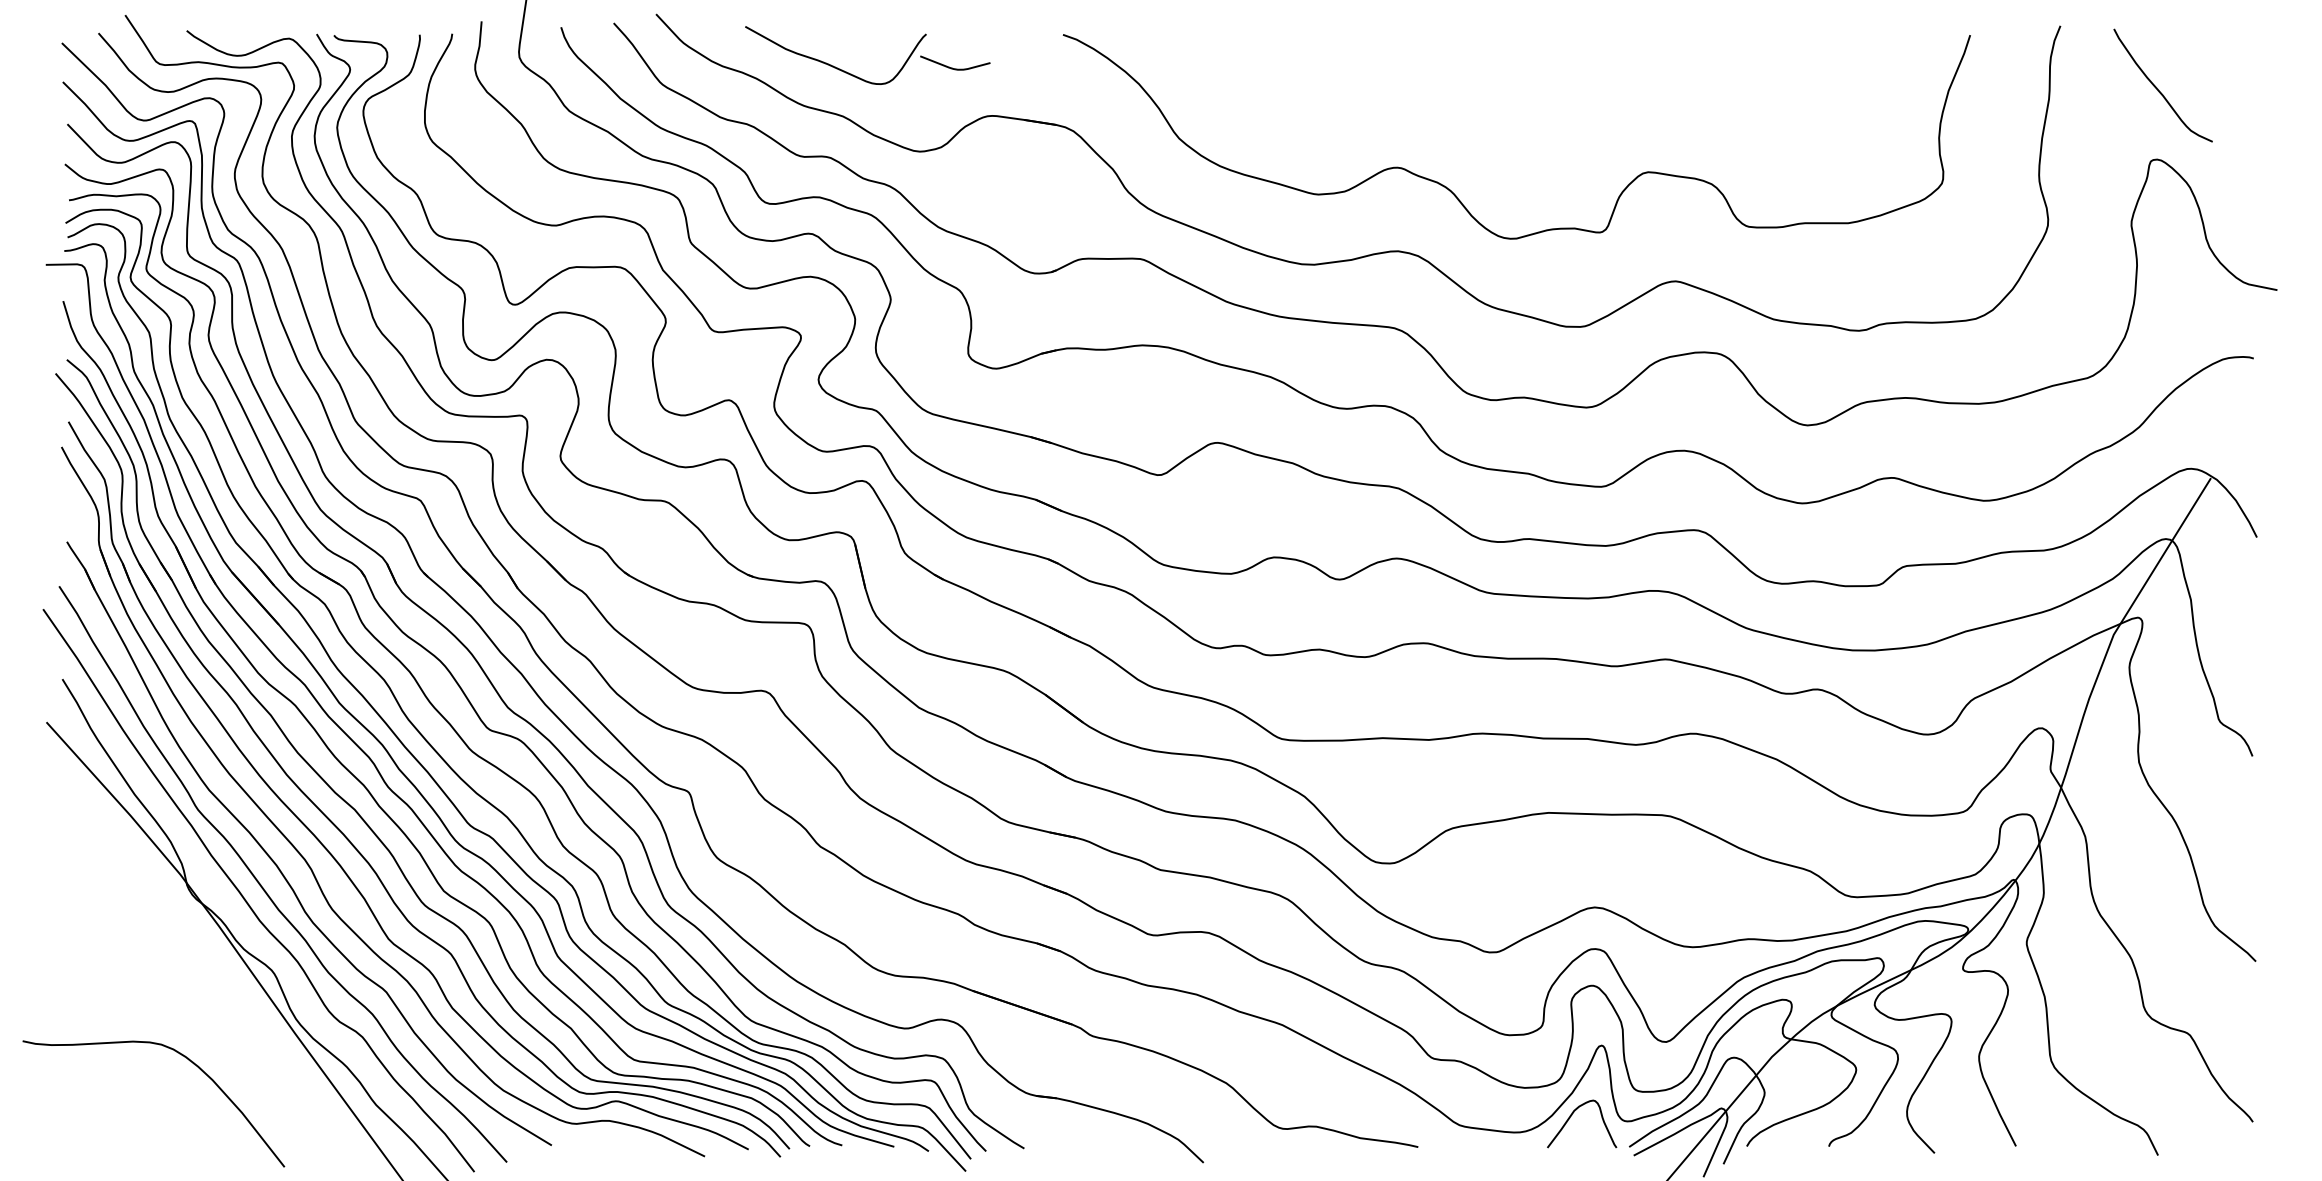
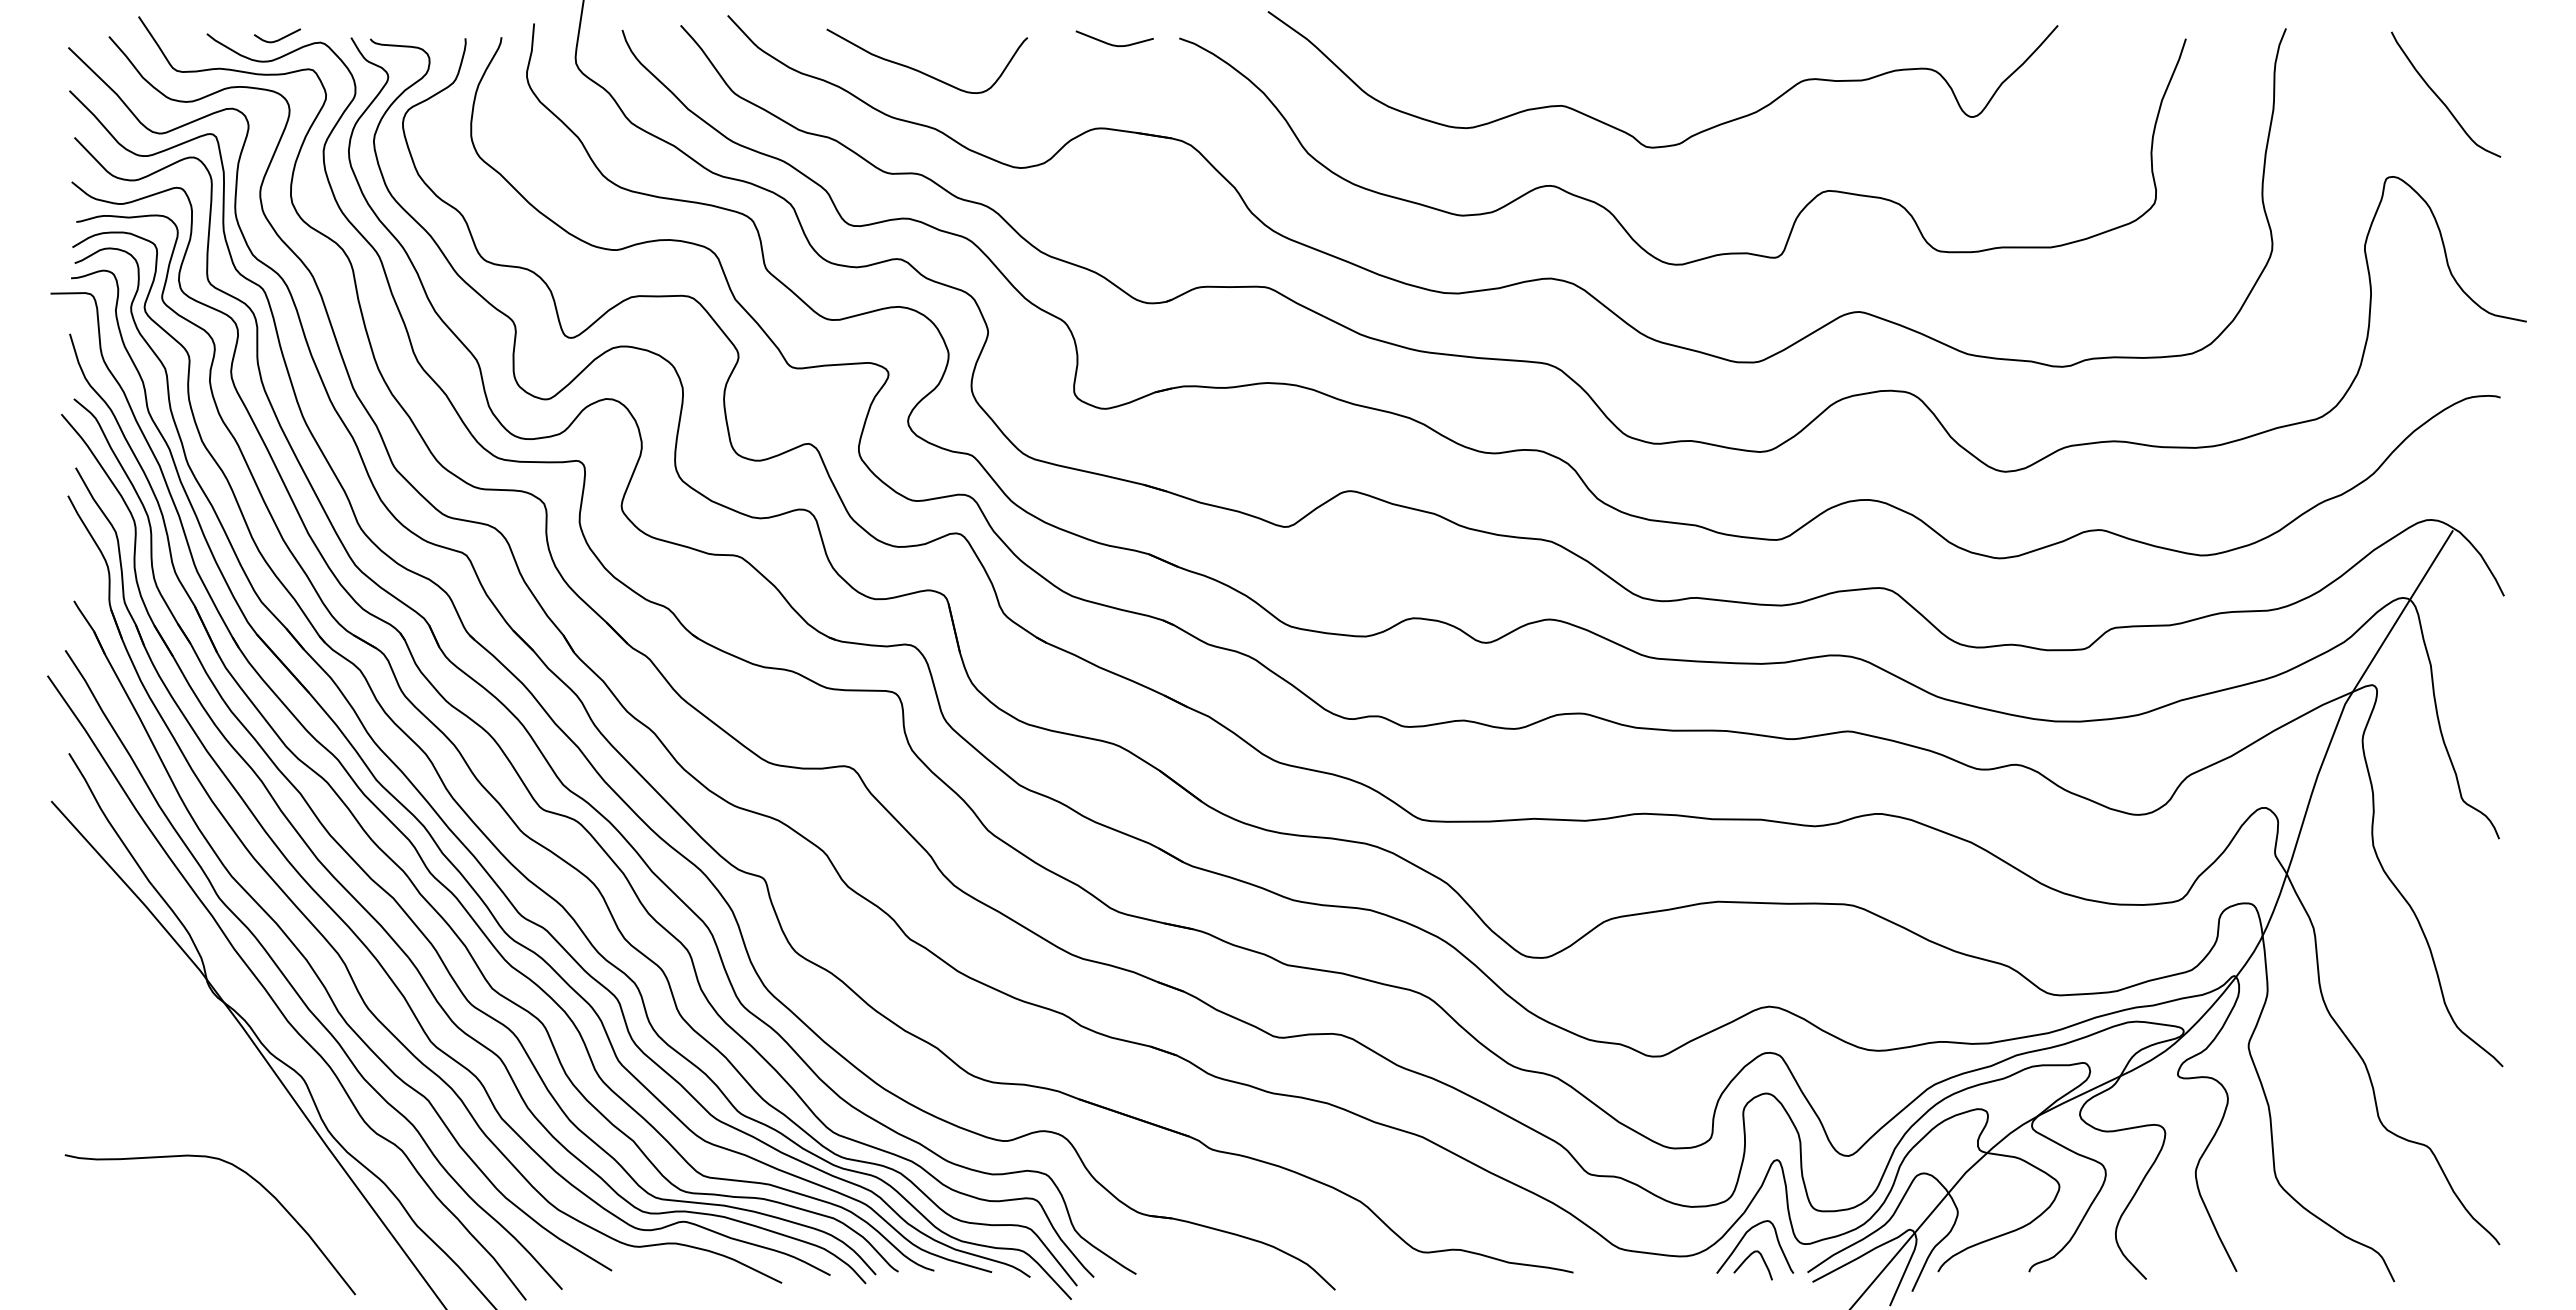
curve: (252, 34) -> (279, 38), added
curve: (955, 68) -> (1114, 44), moved
curve: (2159, 89) -> (2441, 99), moved
curve: (1524, 122) -> (1691, 135), added
curve: (181, 1055) -> (241, 1171), moved
curve: (1575, 1135) -> (1747, 1259), added

